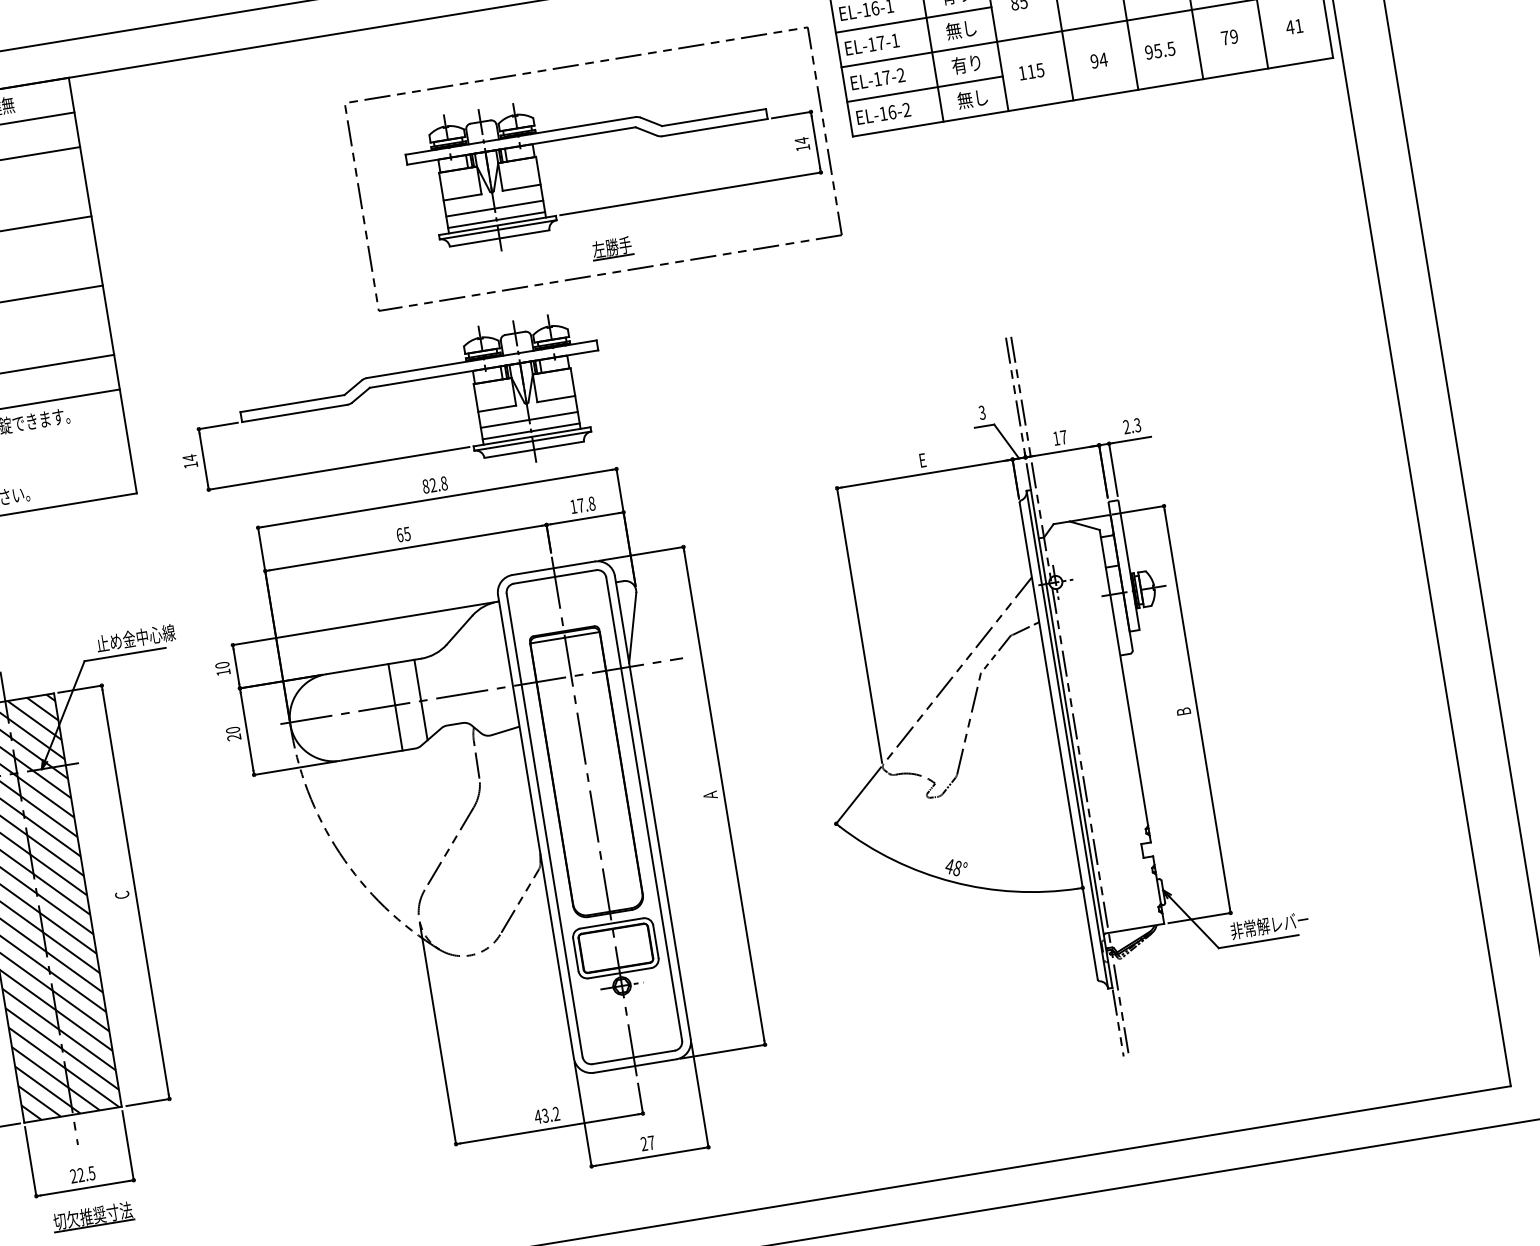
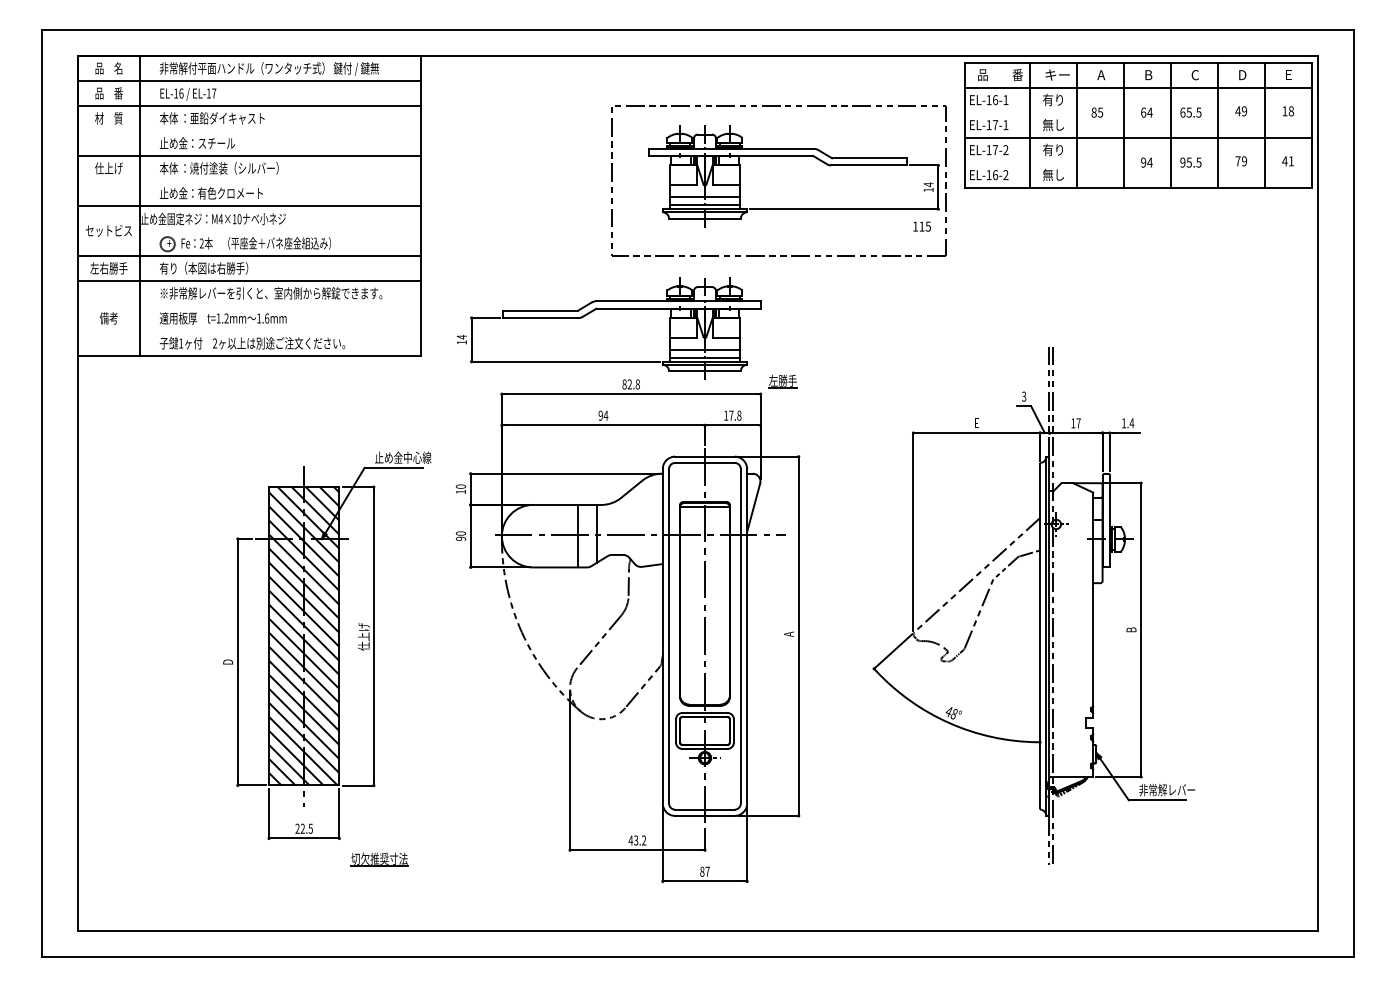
line: (914, 19) -> (1021, 112), removed
text: (1030, 71) -> (921, 226), moved
line: (925, 88) -> (1021, 162), removed
part: (611, 248) -> (782, 381), moved
text: (1132, 426) -> (1128, 423), 2.3 -> 1.4
text: (403, 534) -> (603, 415), 65 -> 94
text: (234, 736) -> (461, 538), 20 -> 90
text: (121, 894) -> (363, 636), C -> 仕上げ
text: (644, 1143) -> (702, 871), 27 -> 87
part: (92, 1216) -> (379, 859), moved

